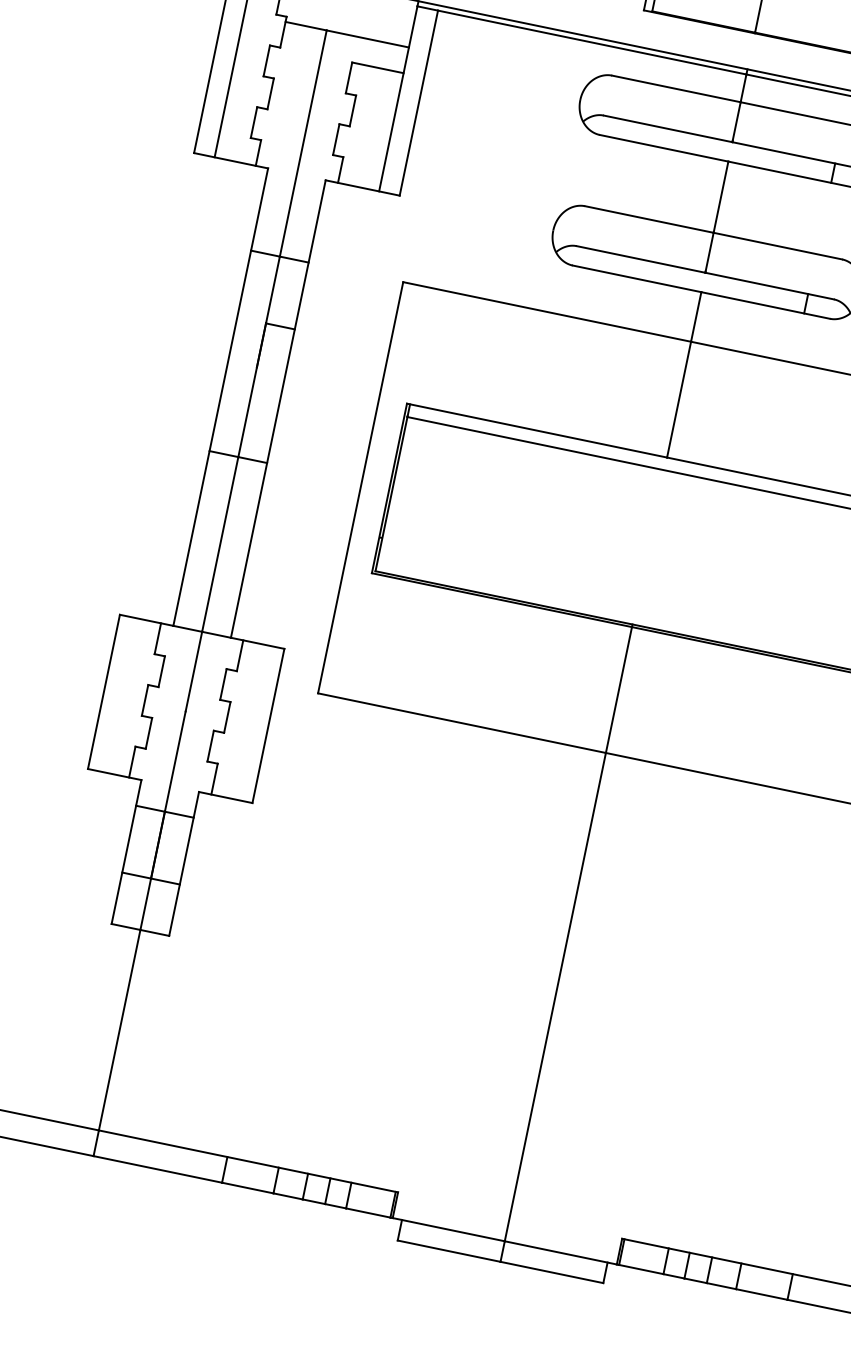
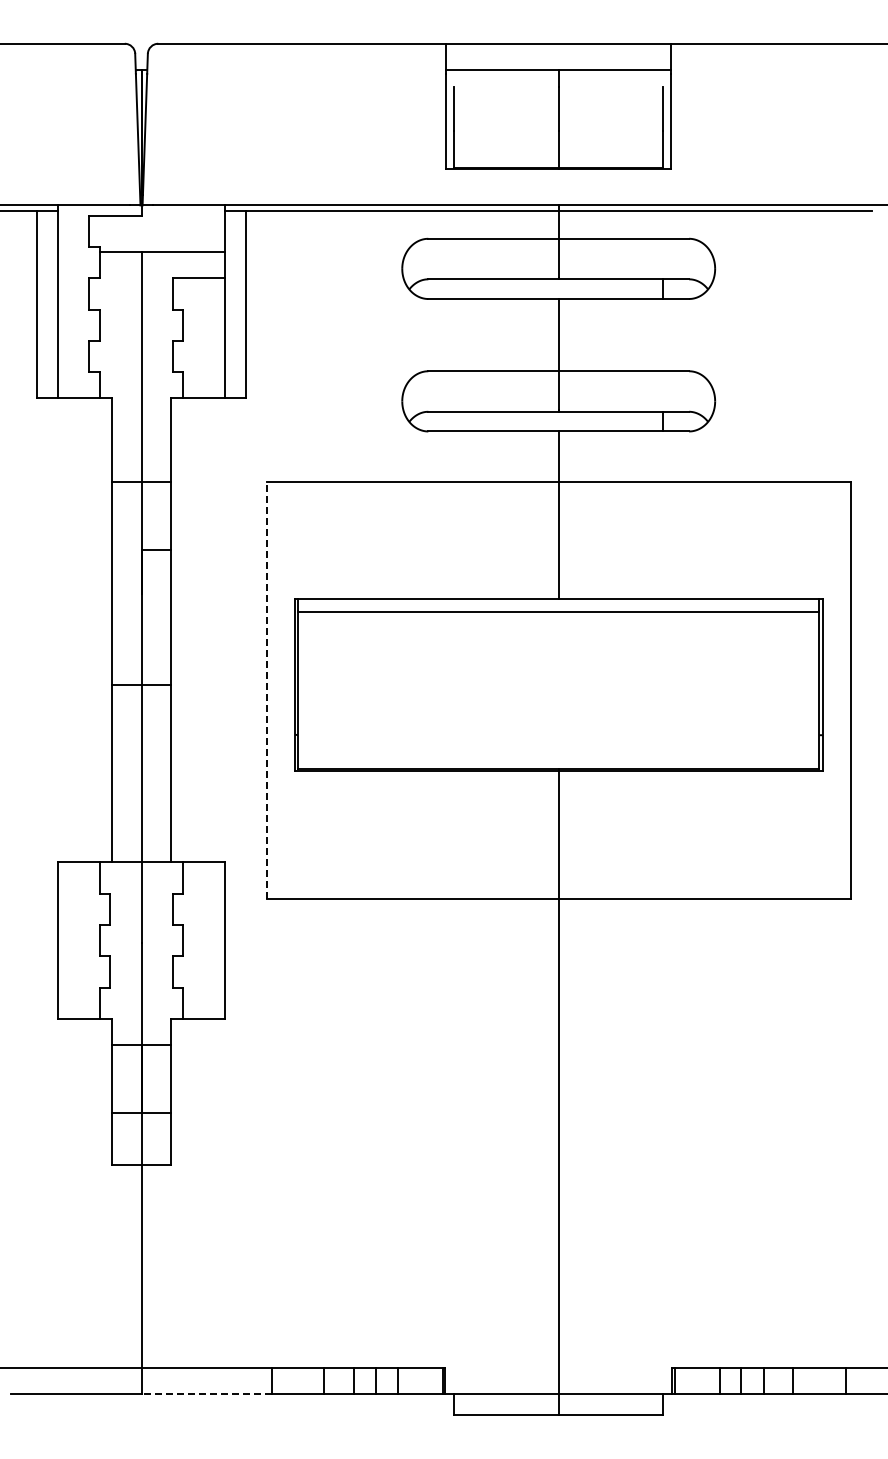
line: (360, 487) -> (266, 690), solid -> dashed
line: (157, 1169) -> (206, 1394), solid -> dashed

